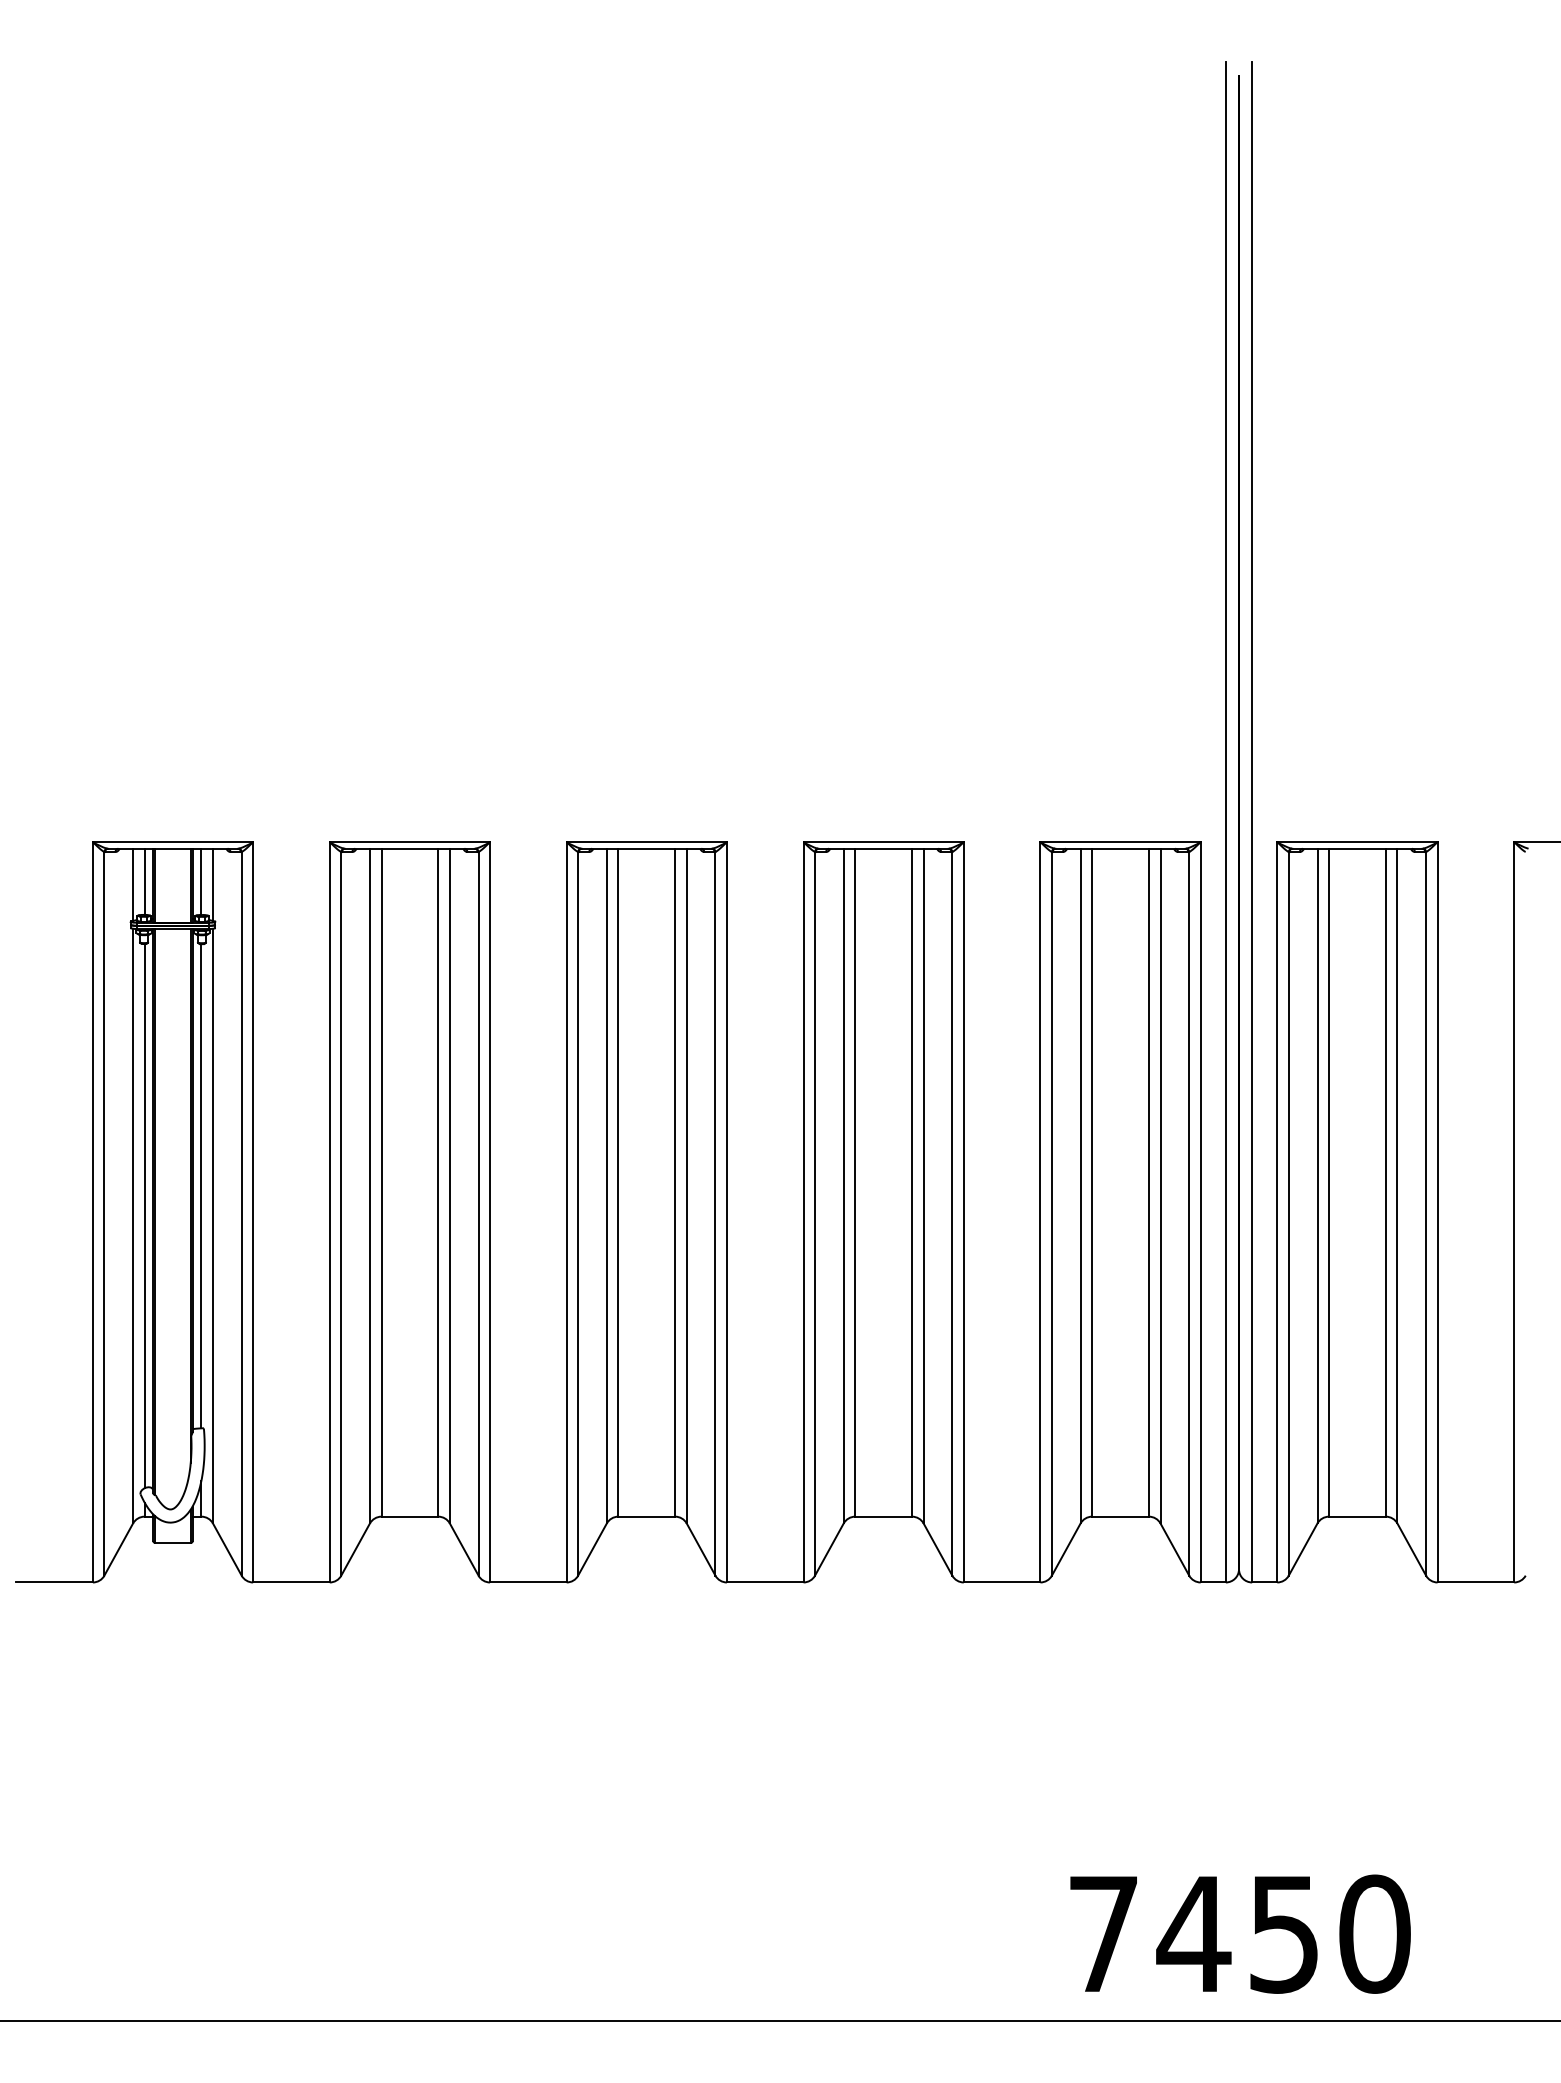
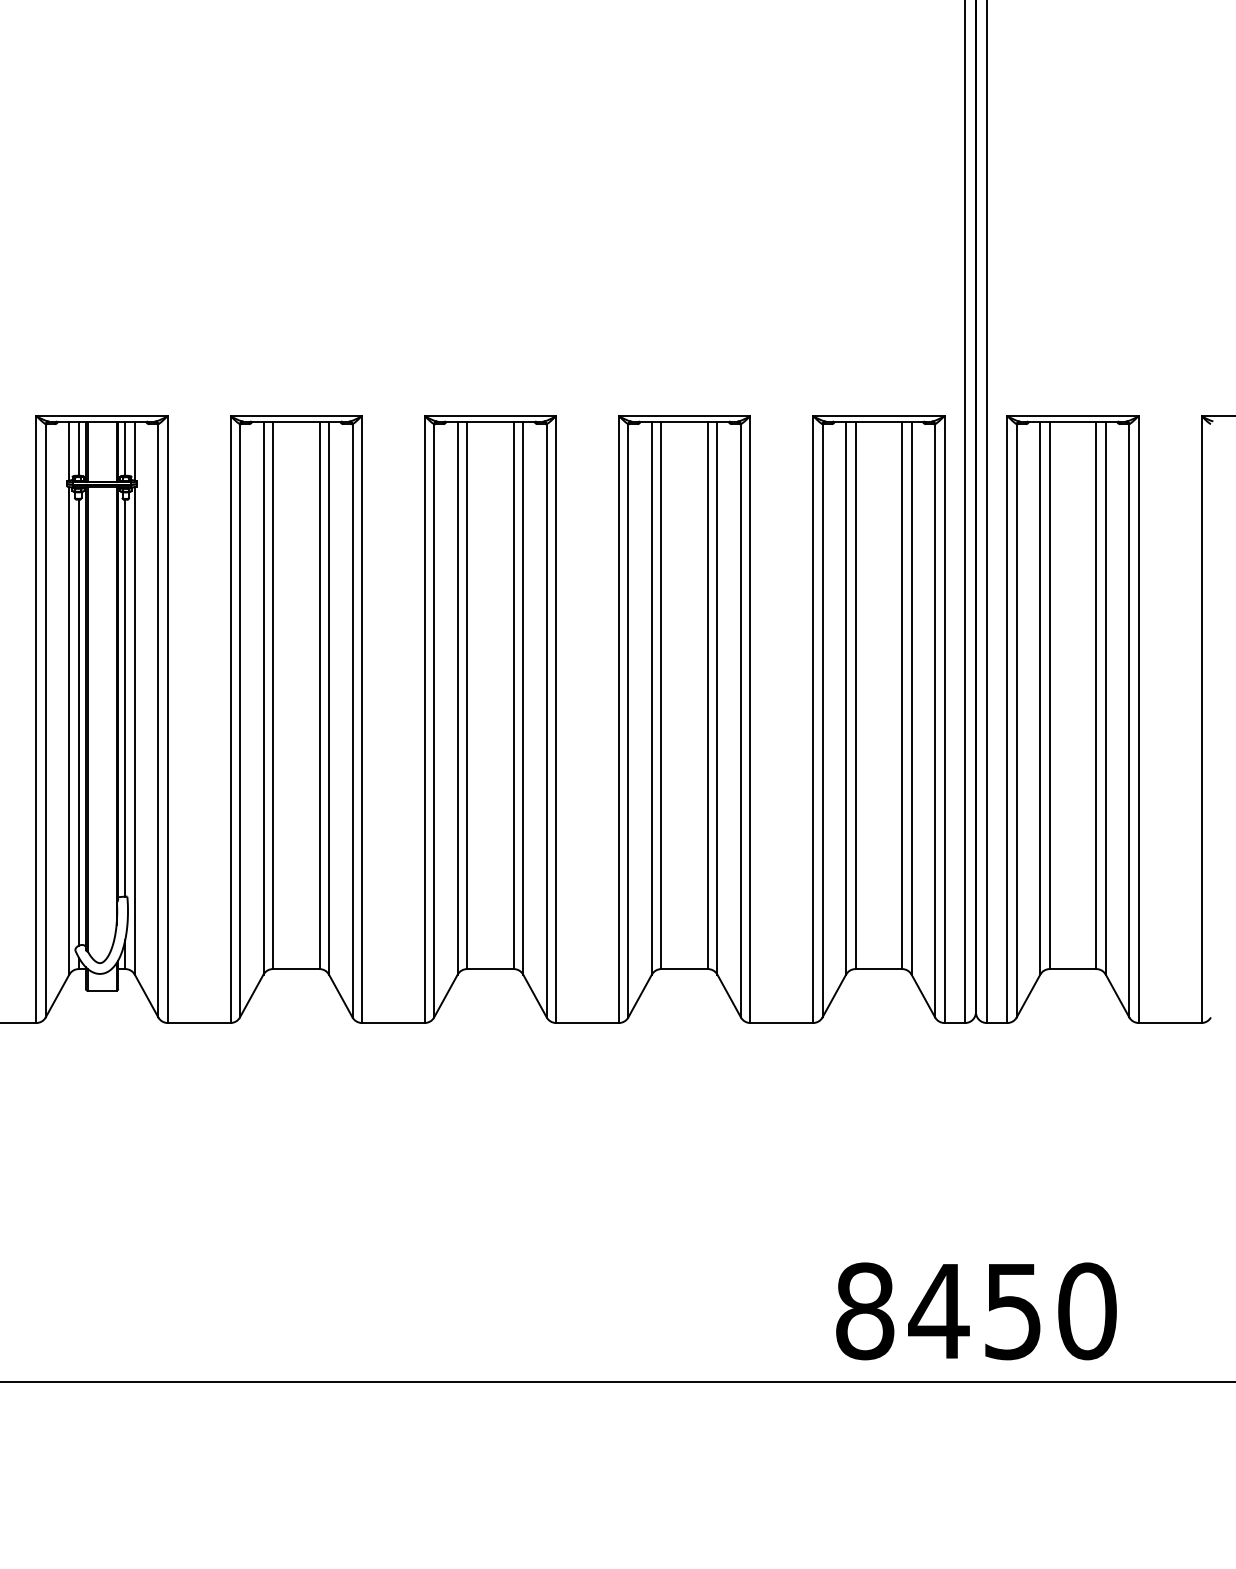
text: (1103, 1933) -> (864, 1310), 7450 -> 8450

